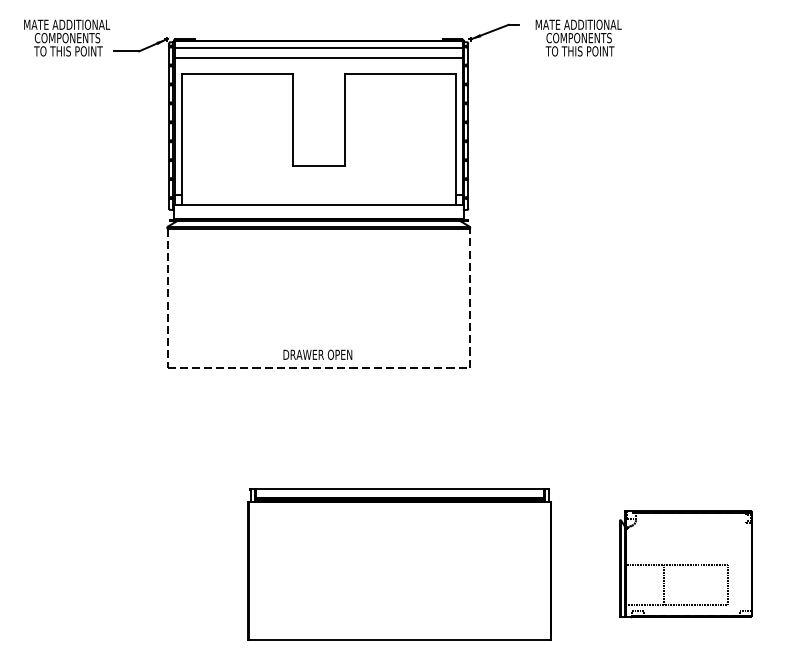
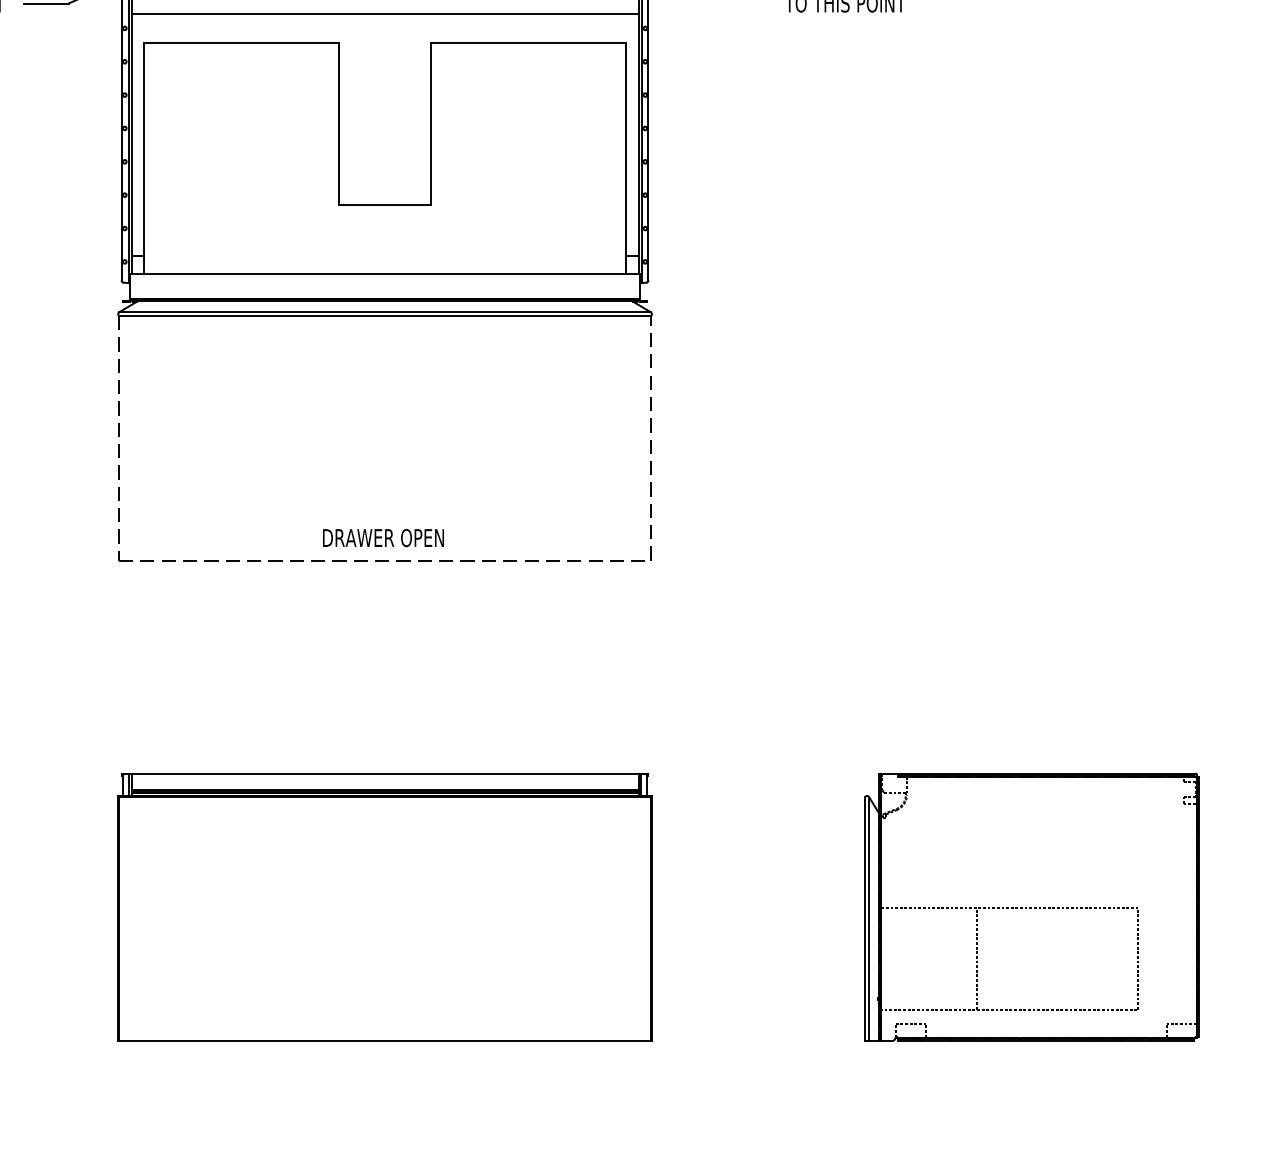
part: (399, 564) -> (384, 907), moved
part: (685, 564) -> (1030, 907), size x1.43

